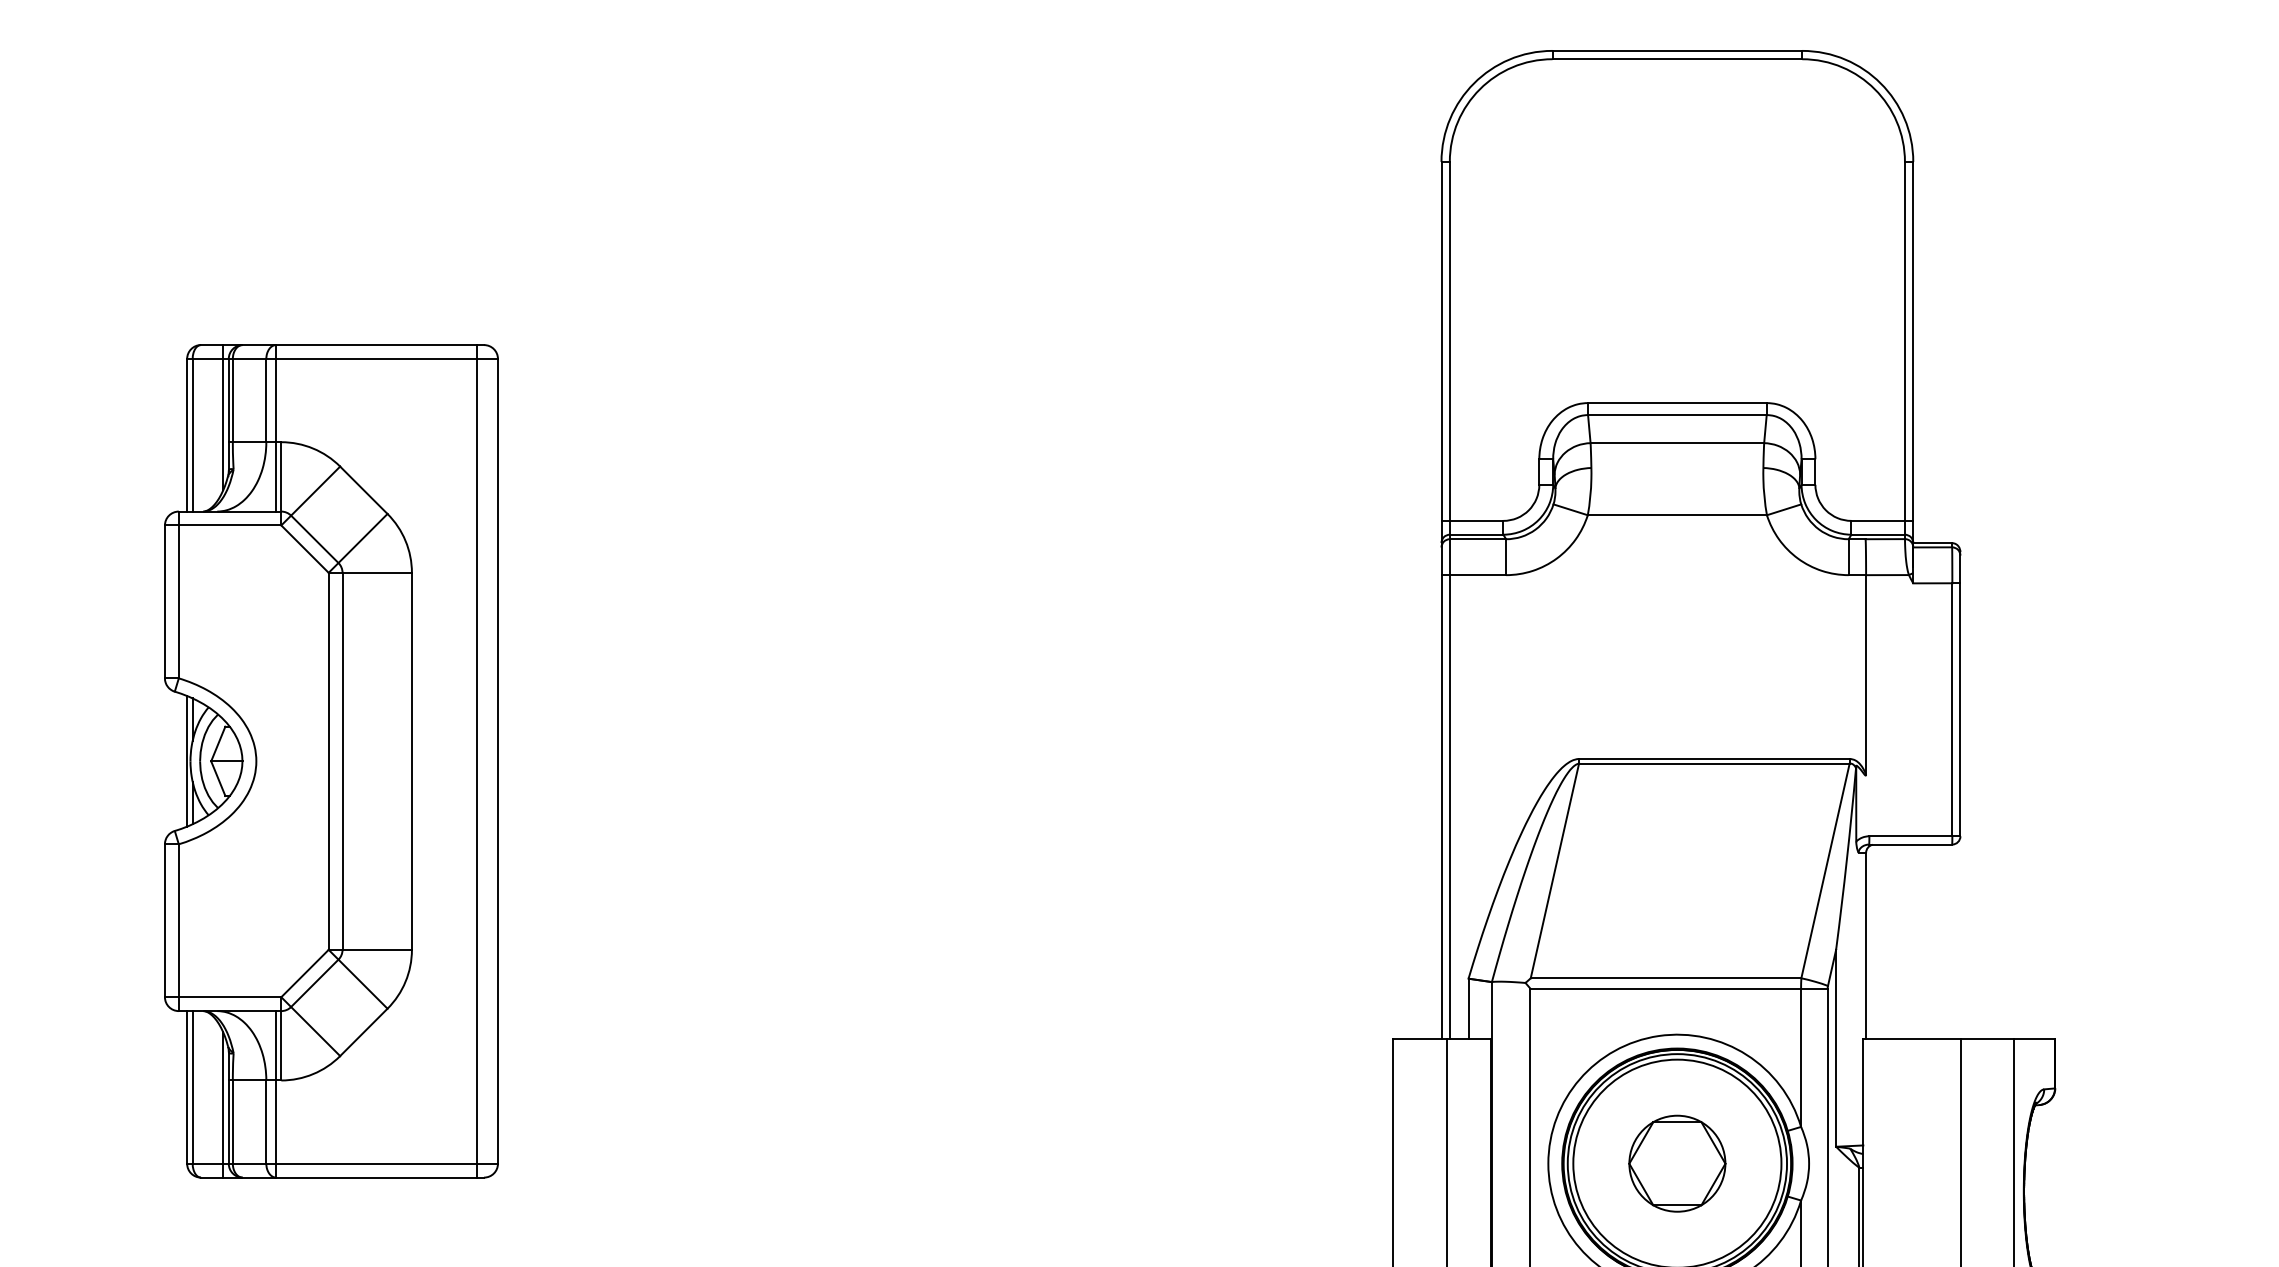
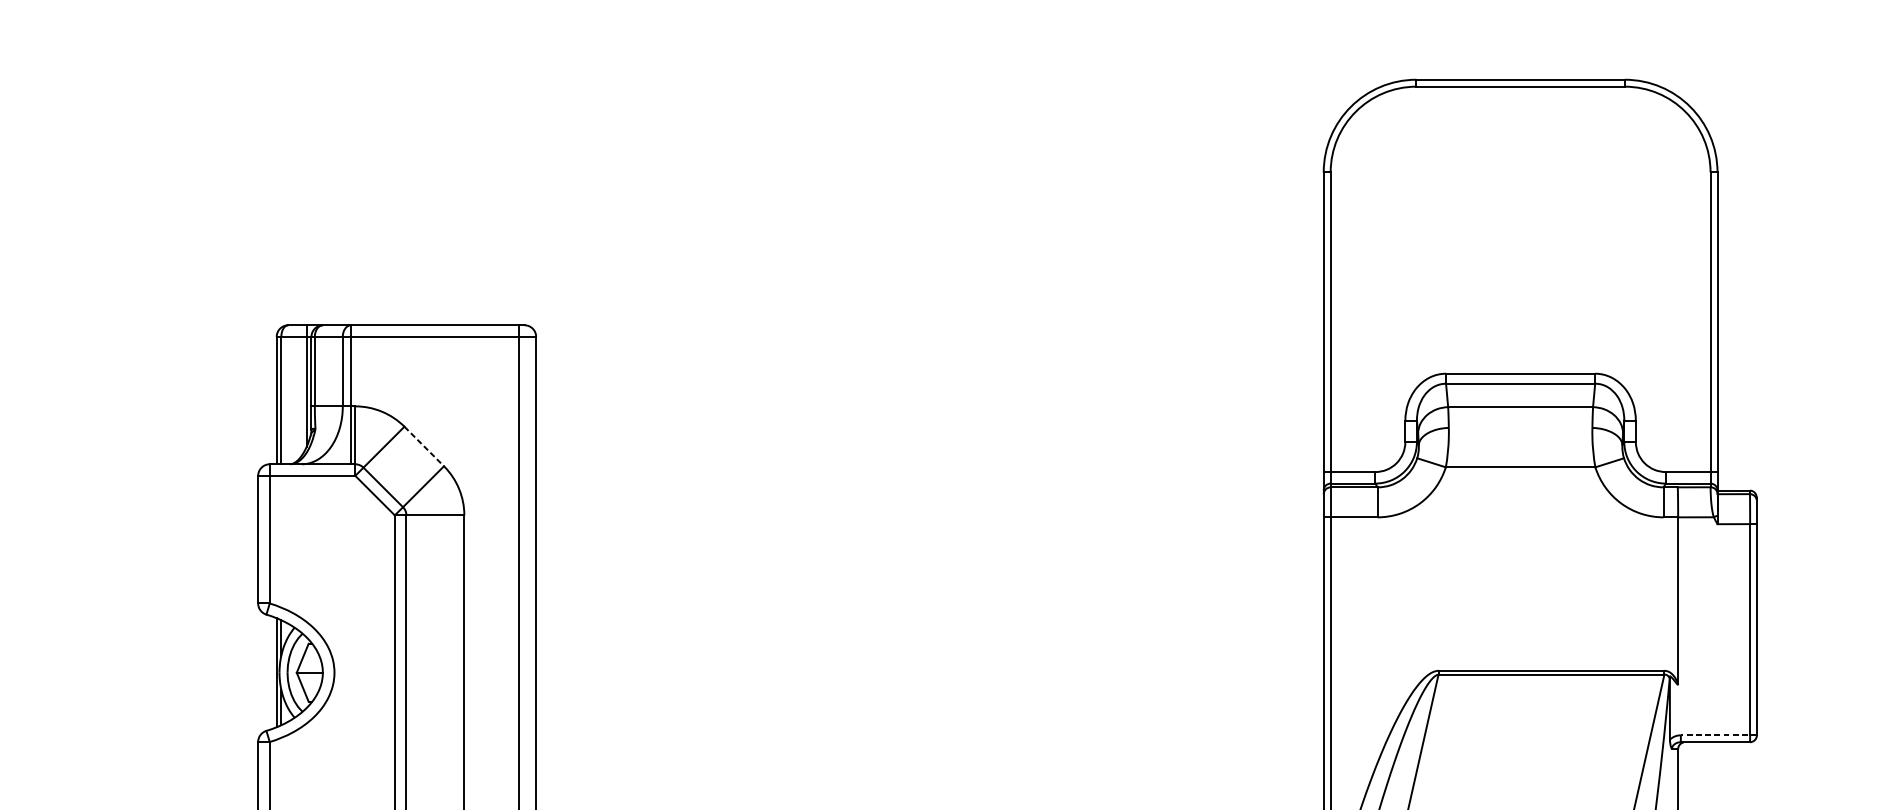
line: (364, 490) -> (424, 446), solid -> dashed
line: (1914, 836) -> (1718, 735), solid -> dashed

